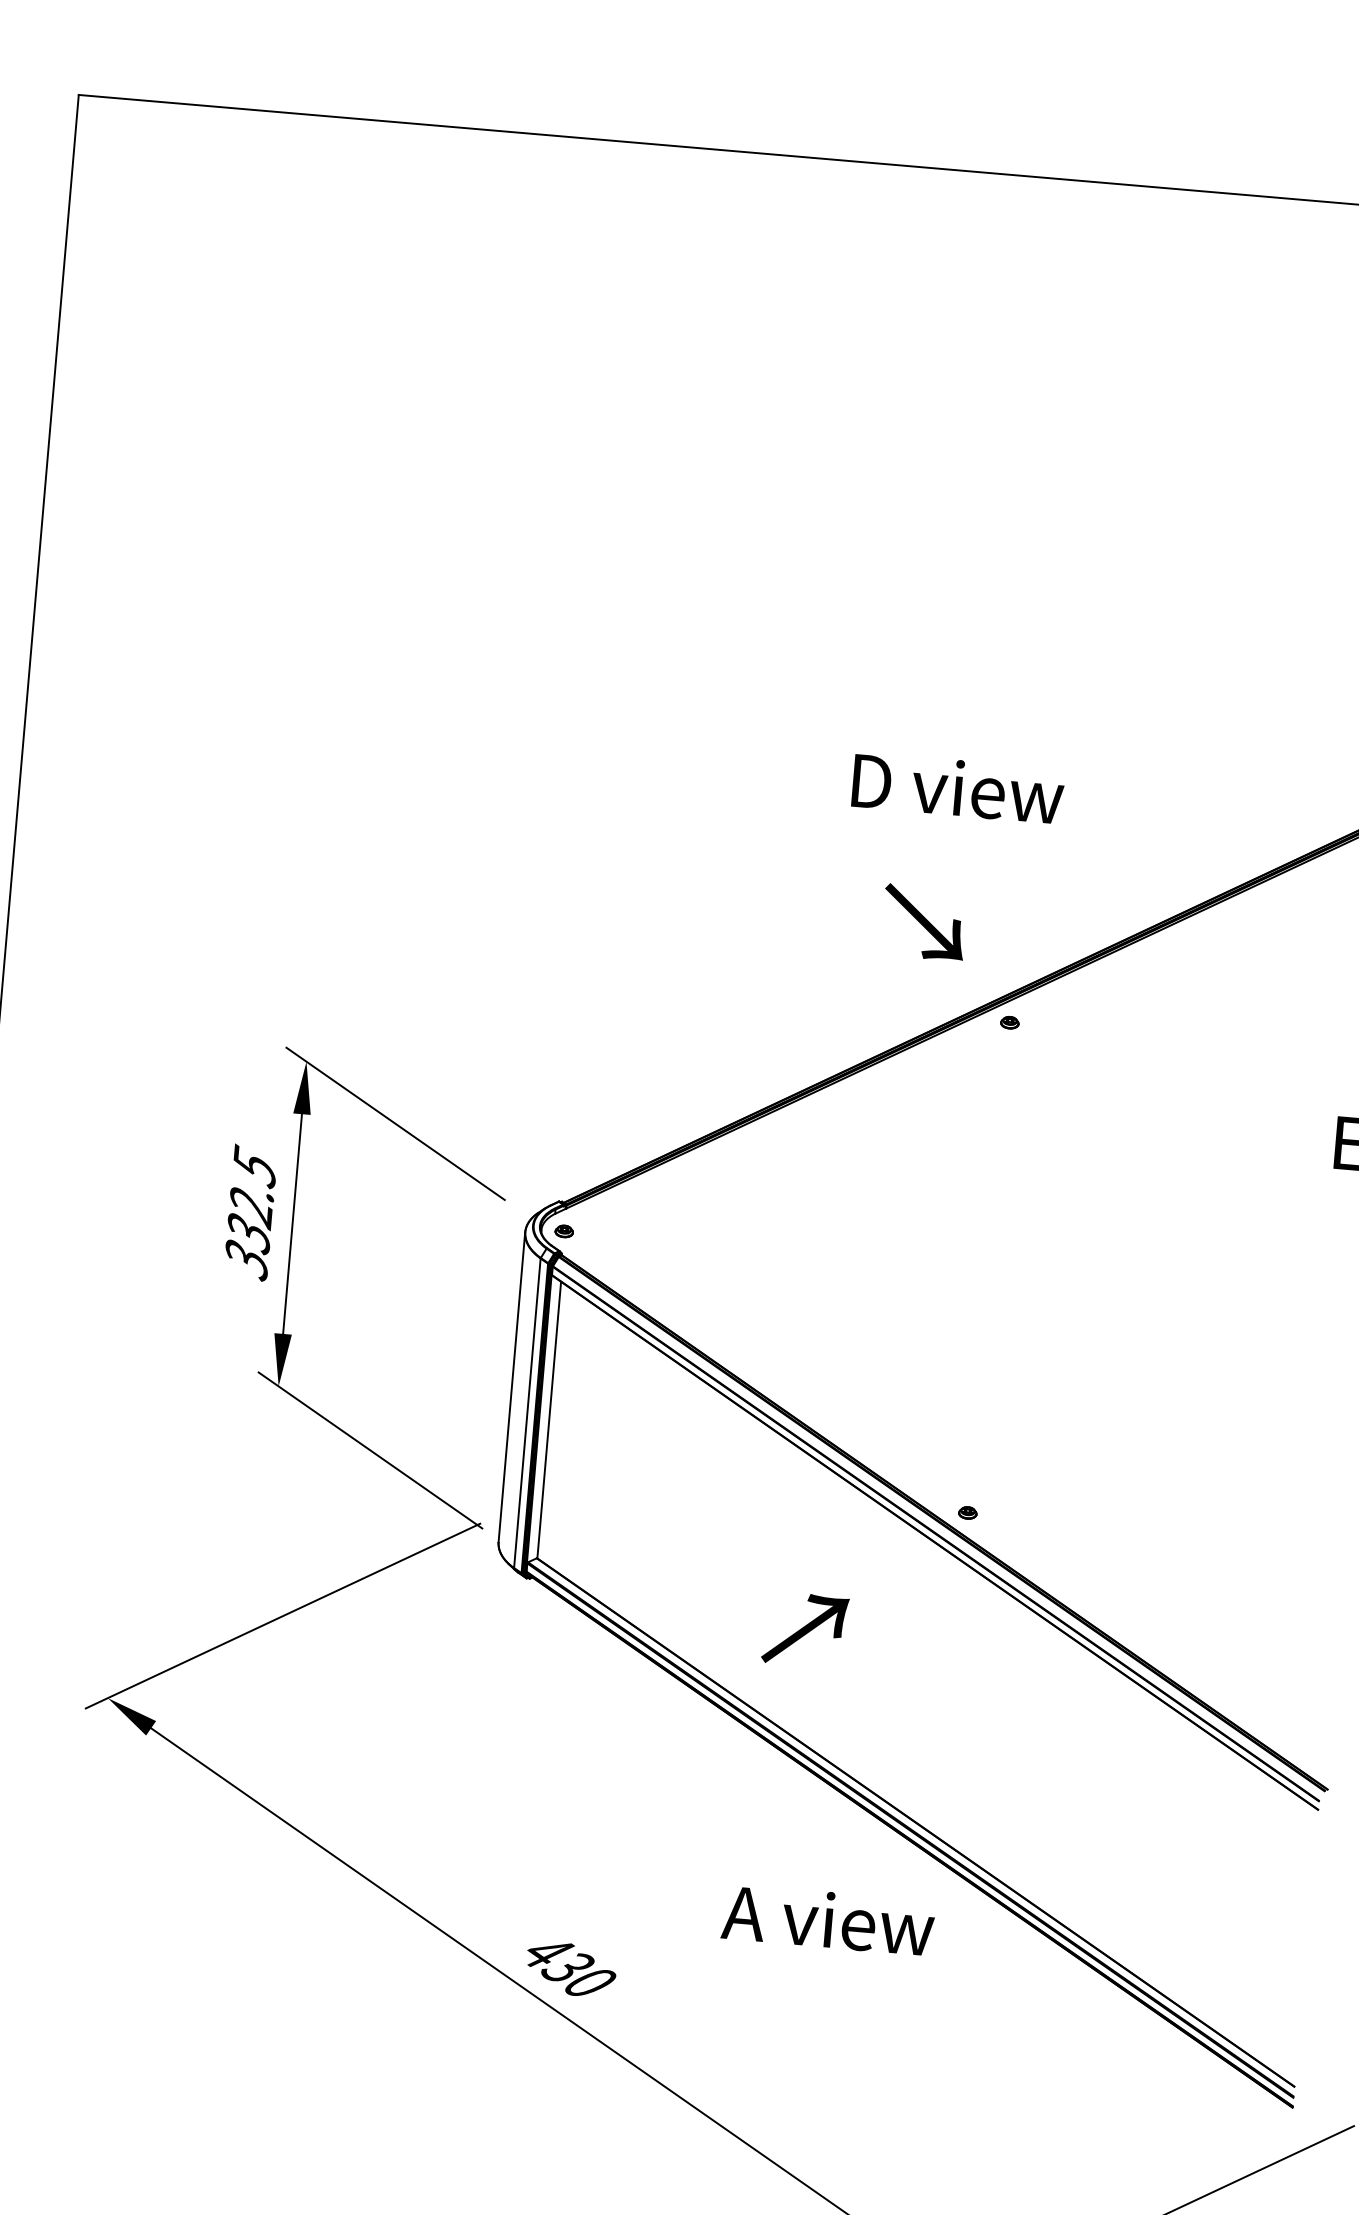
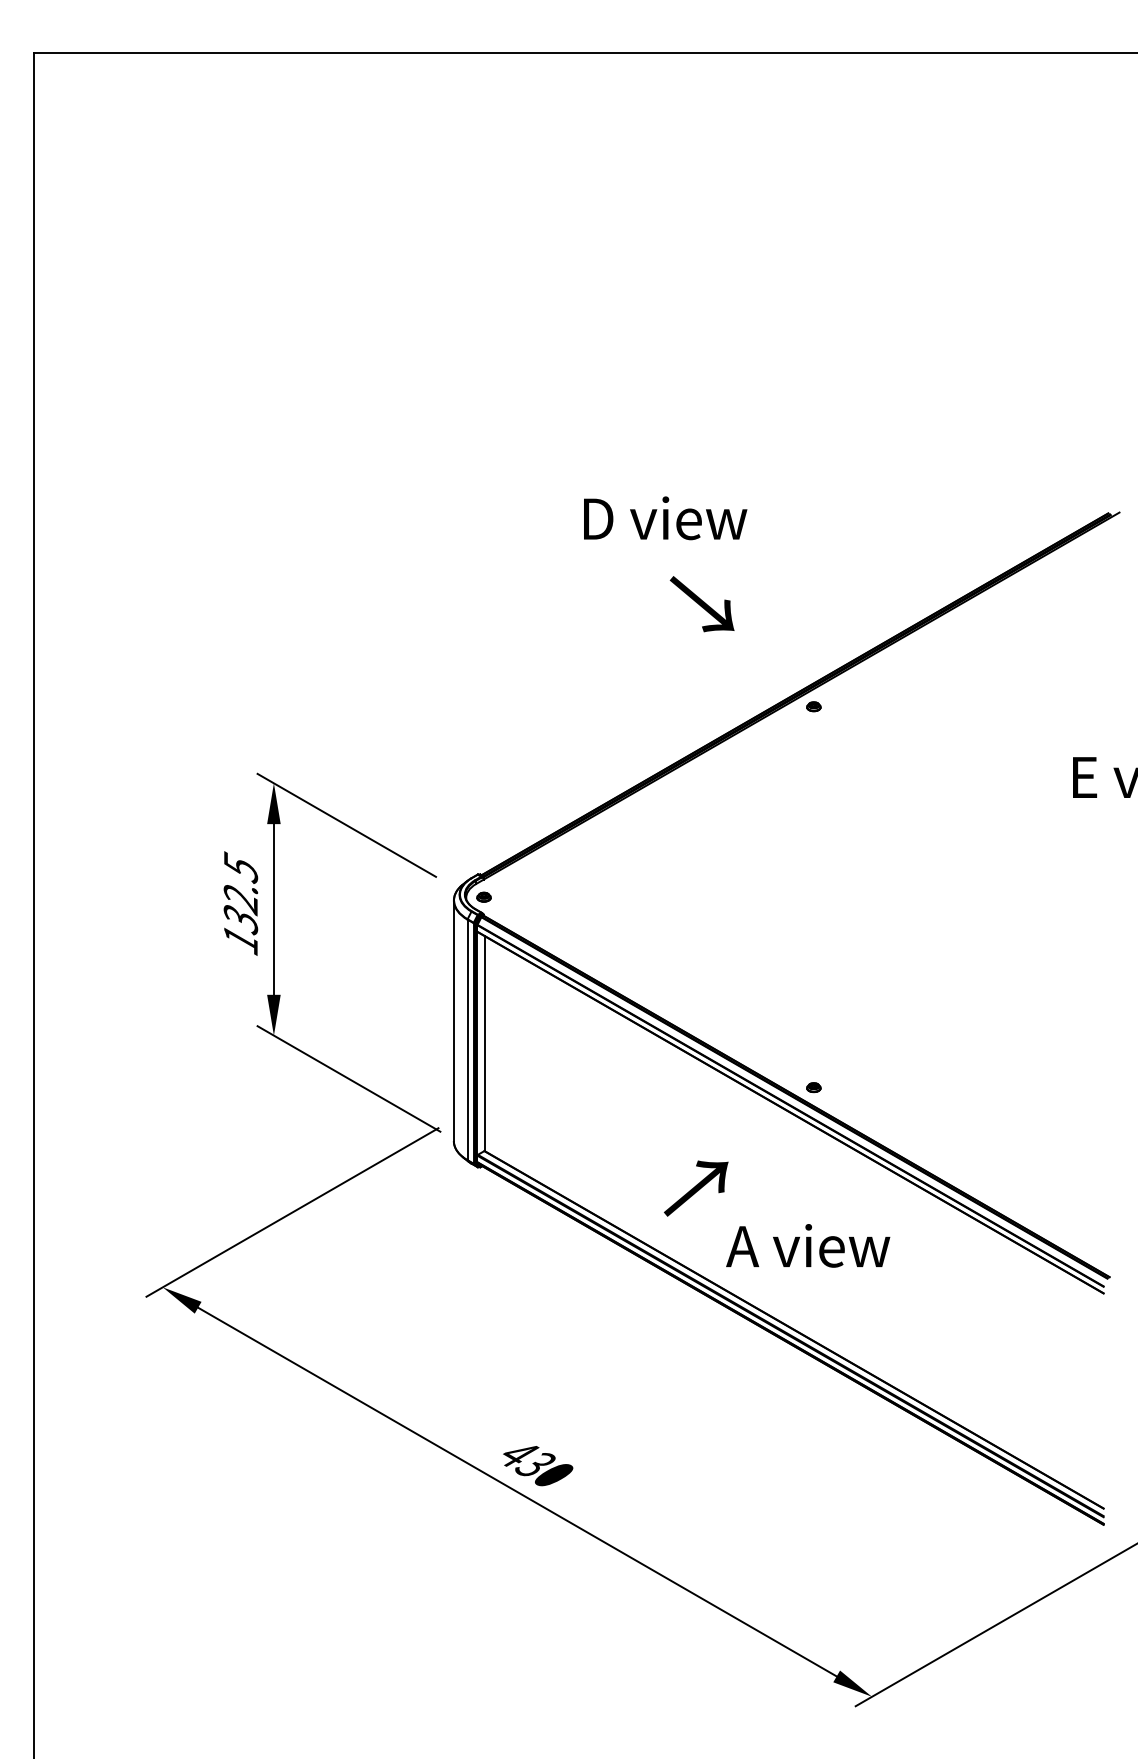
text: (958, 788) -> (665, 518), moved
text: (923, 922) -> (701, 604), moved
text: (246, 1260) -> (240, 940), 332.5 -> 132.5
text: (828, 1919) -> (808, 1245), moved

